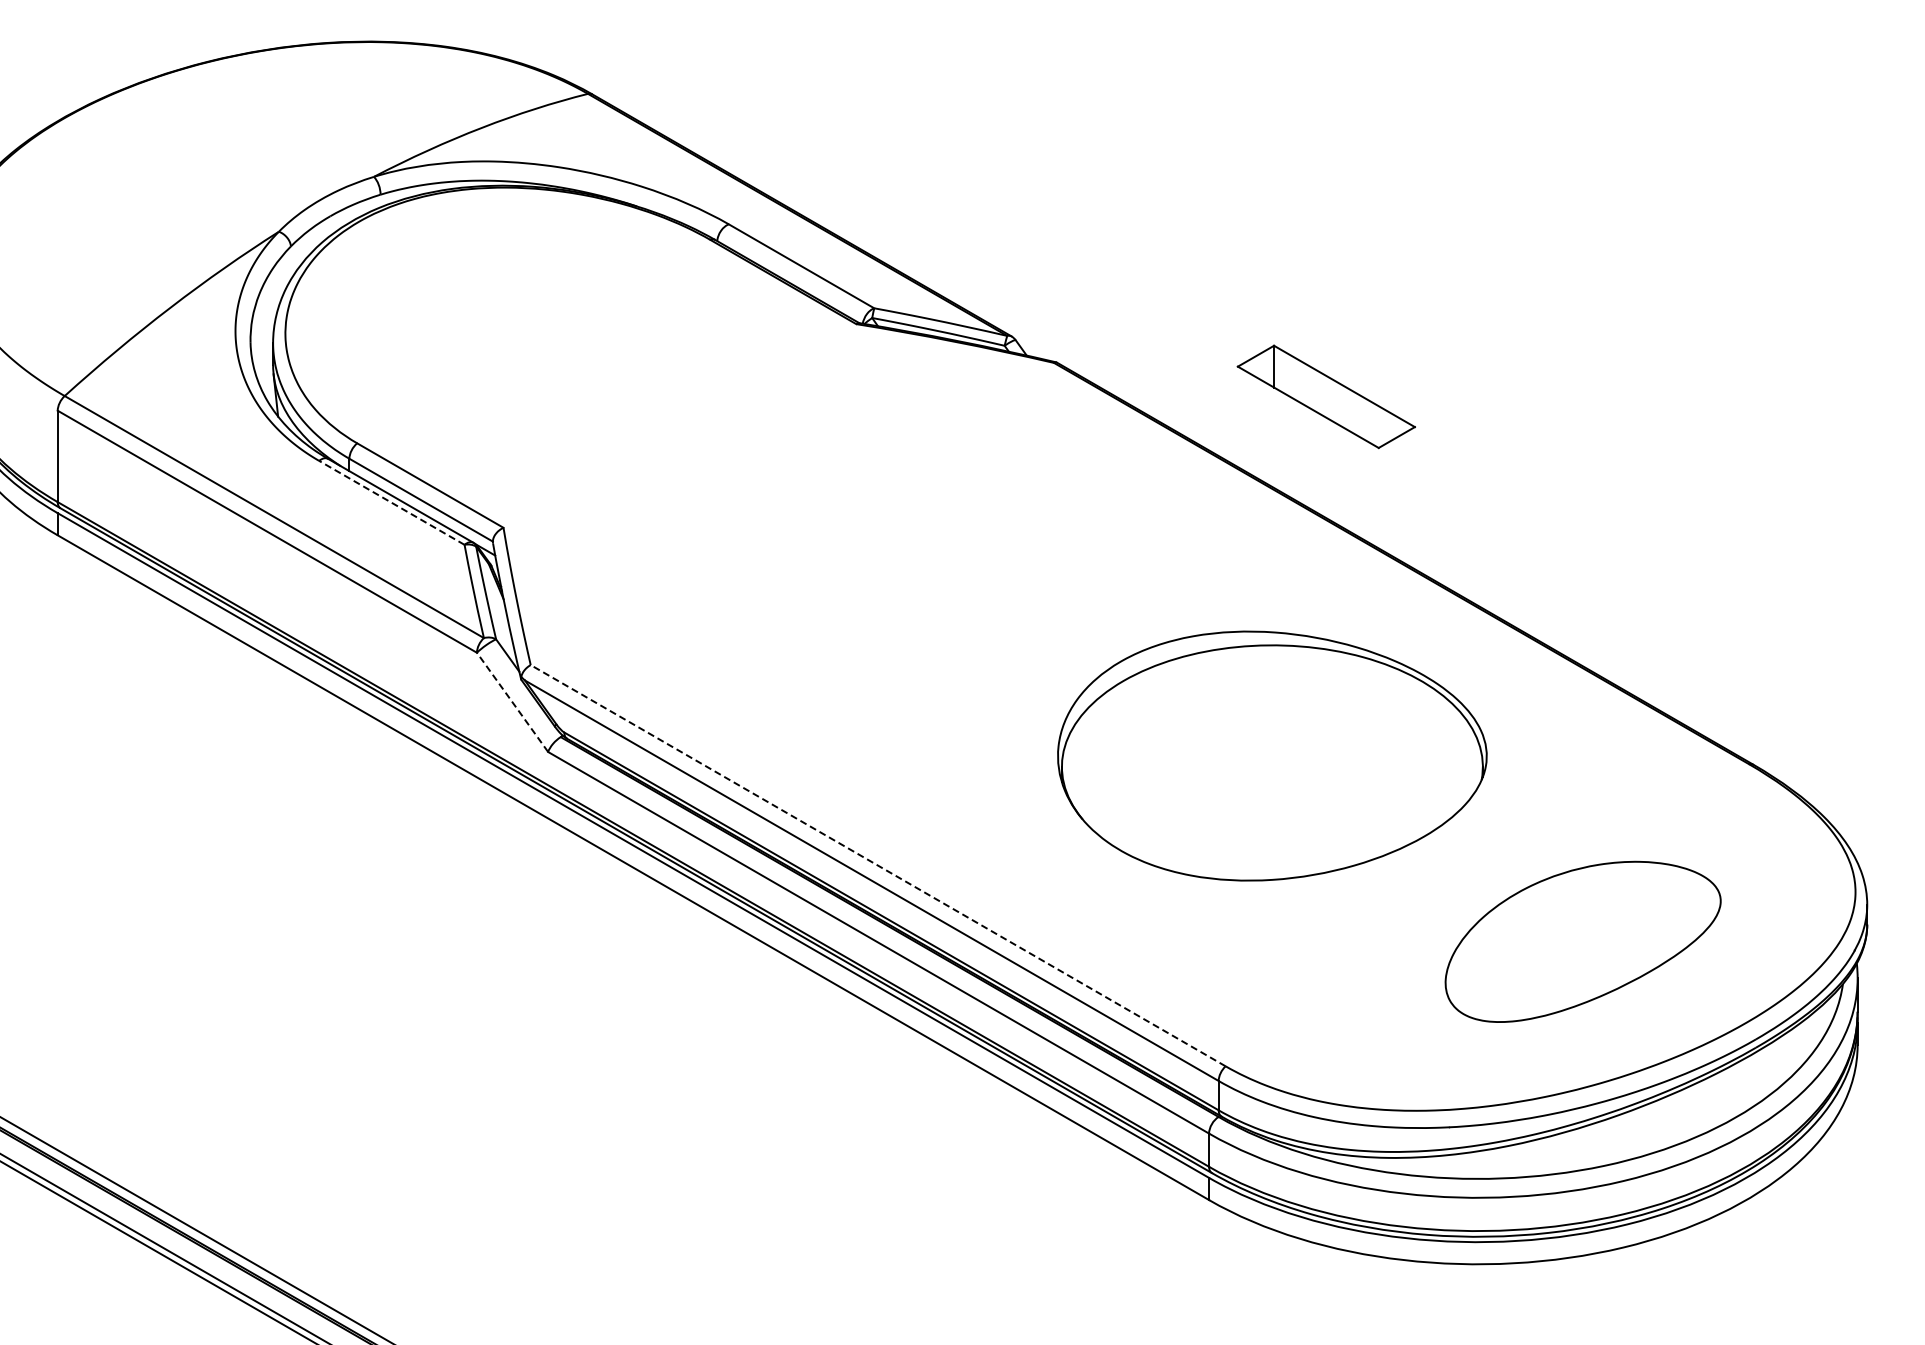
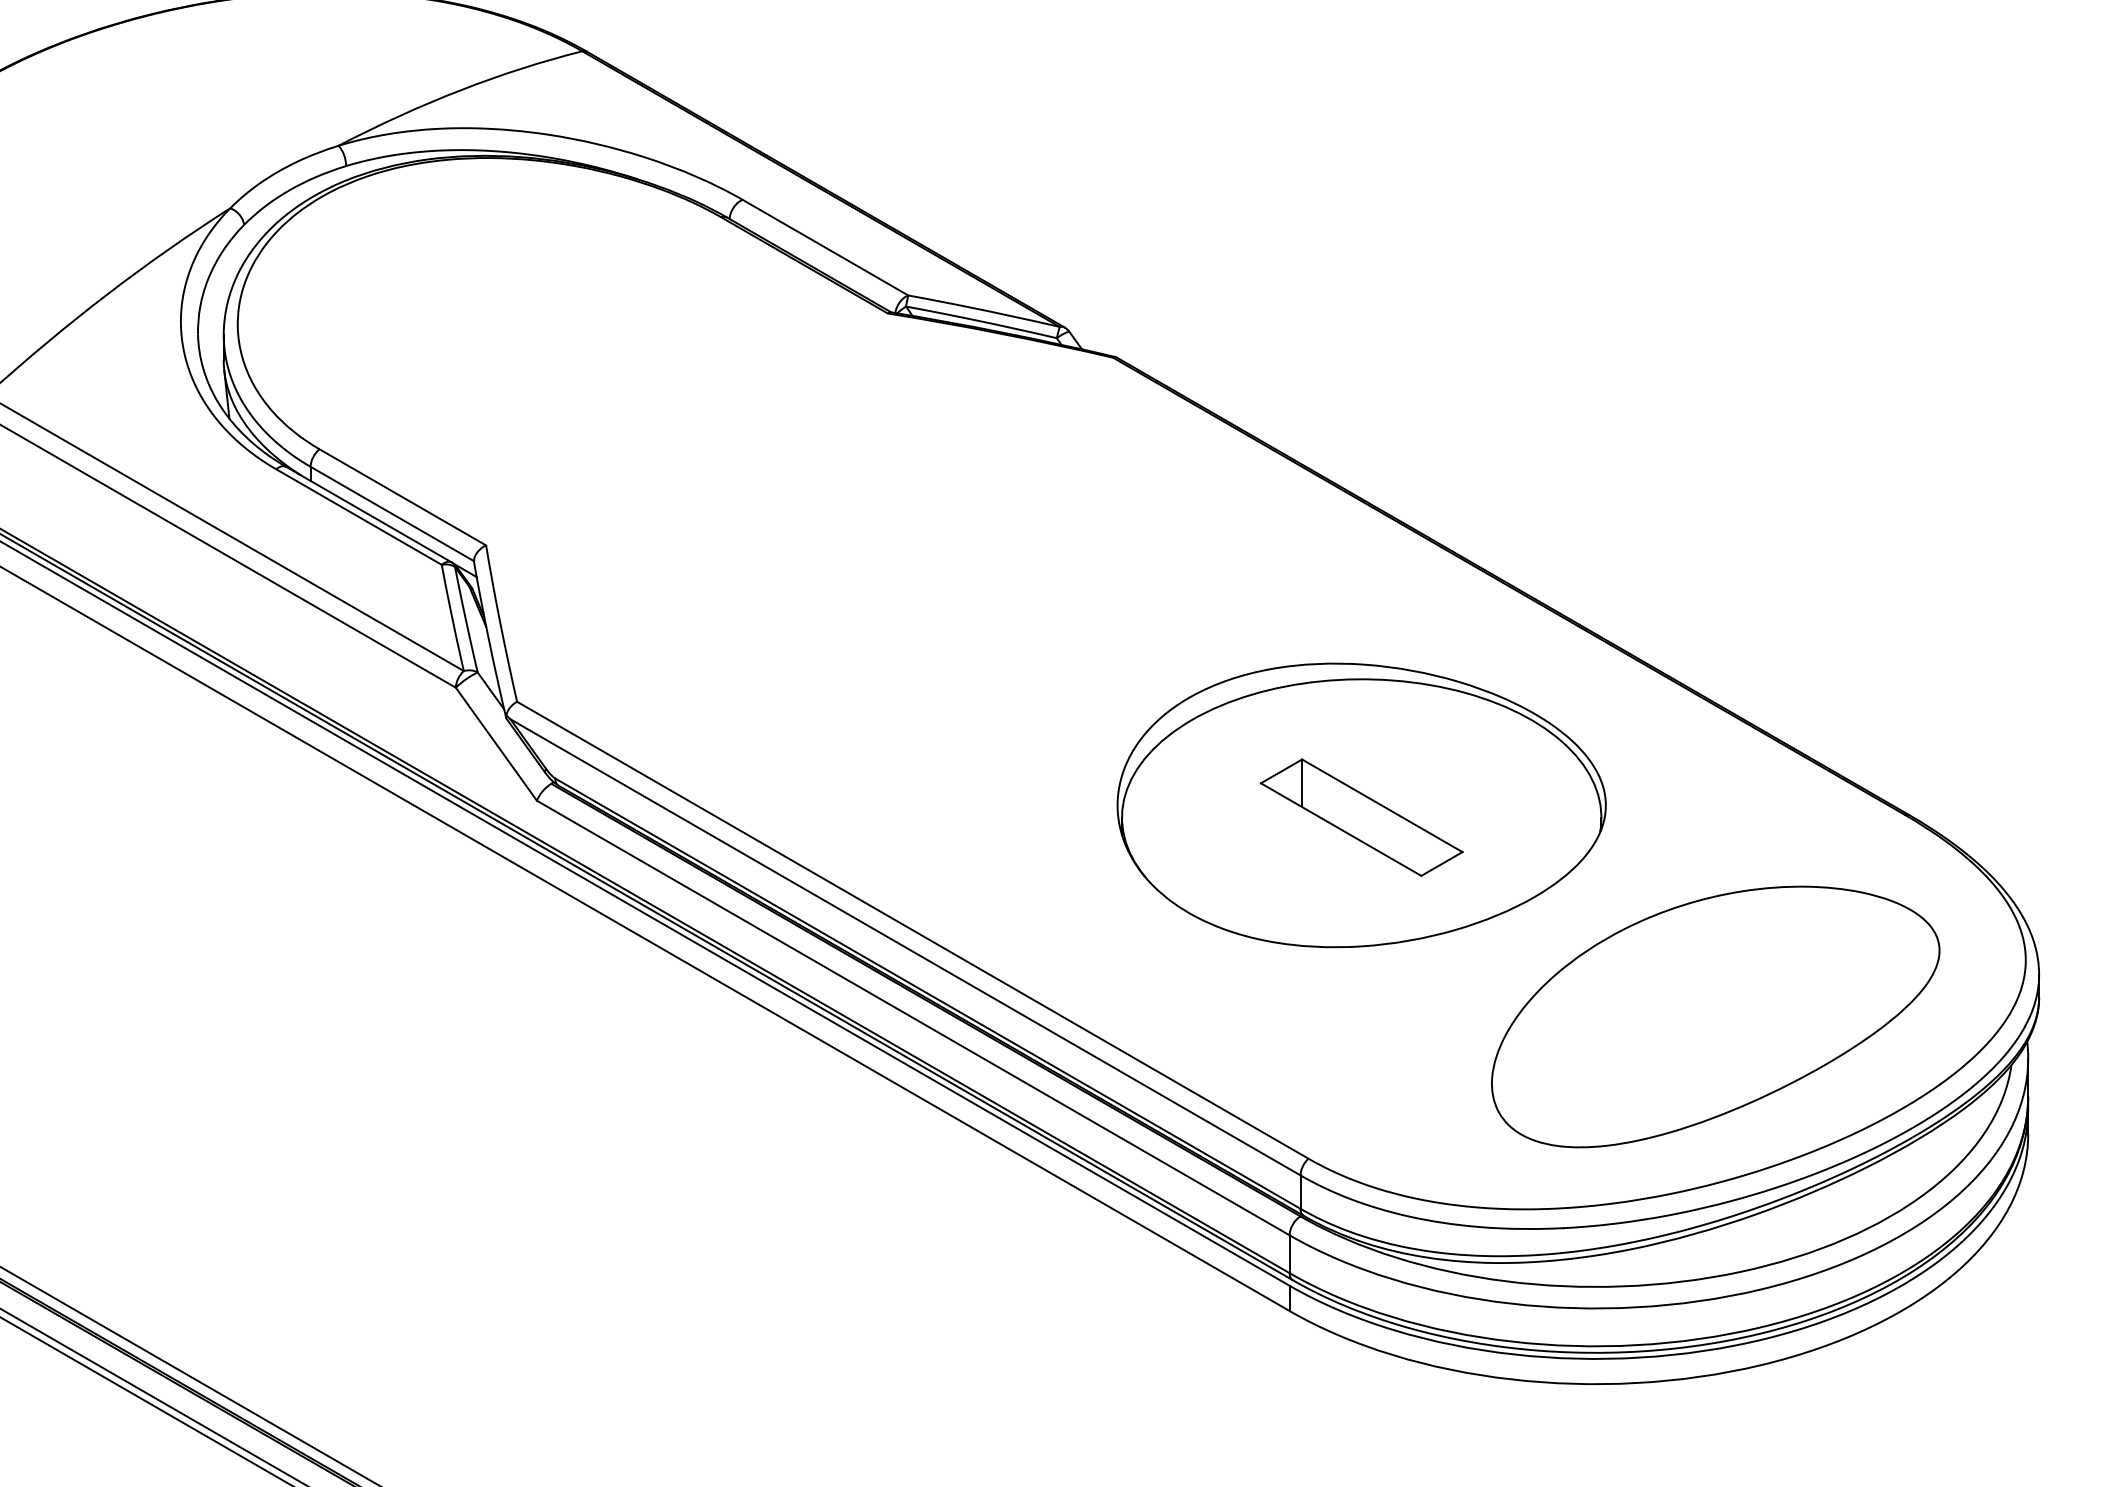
part: (1325, 396) -> (1360, 817), moved
line: (391, 502) -> (358, 516), dashed -> solid
line: (512, 701) -> (496, 743), dashed -> solid
line: (877, 865) -> (912, 930), dashed -> solid
part: (1582, 941) -> (1714, 1016), size x1.43

